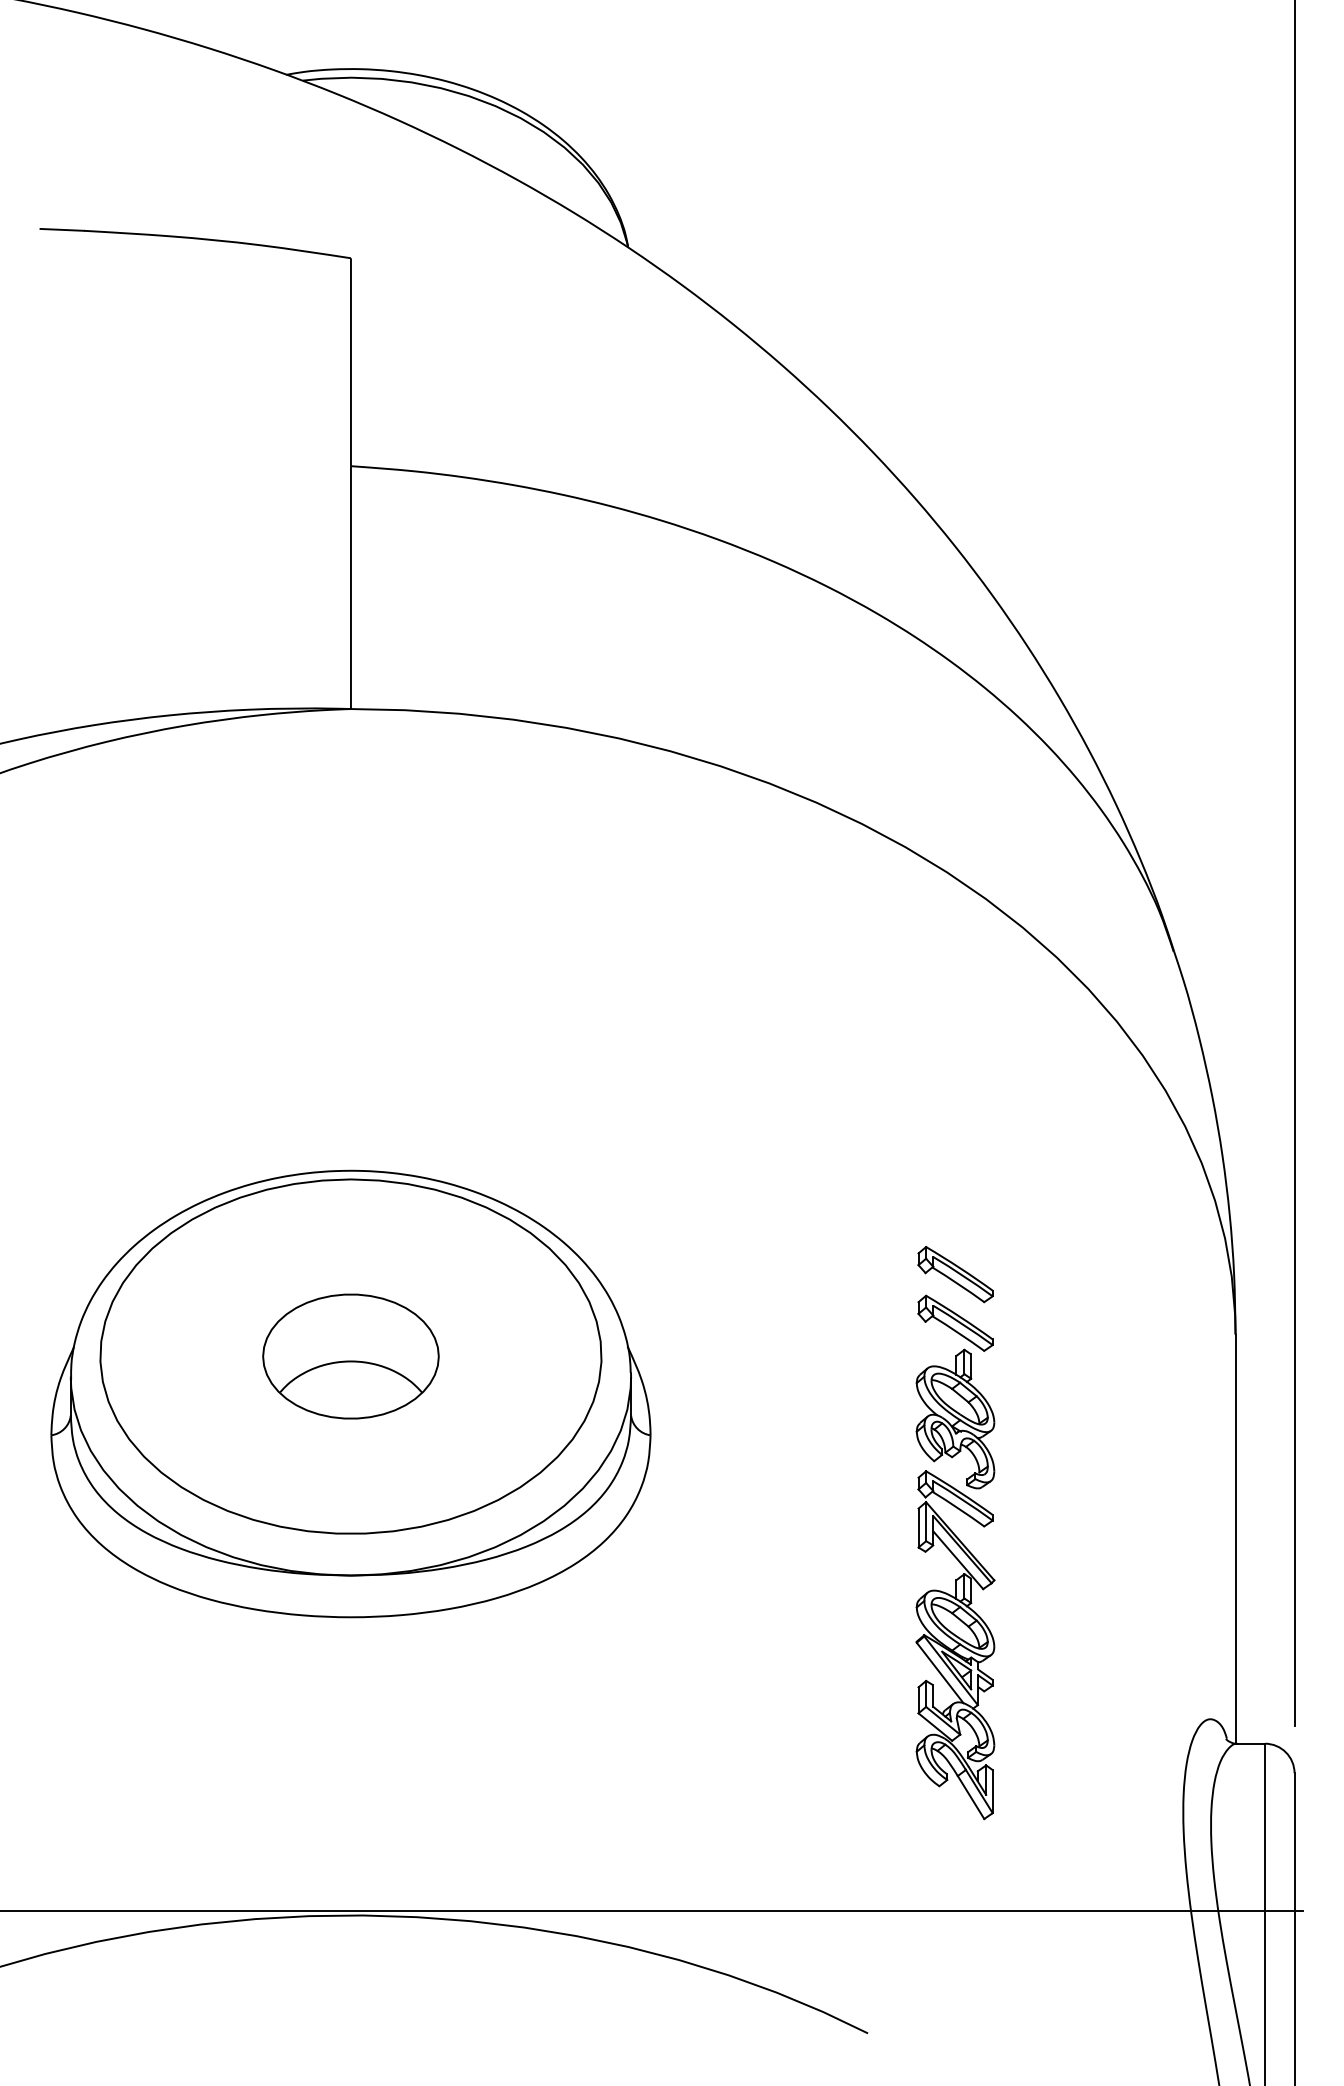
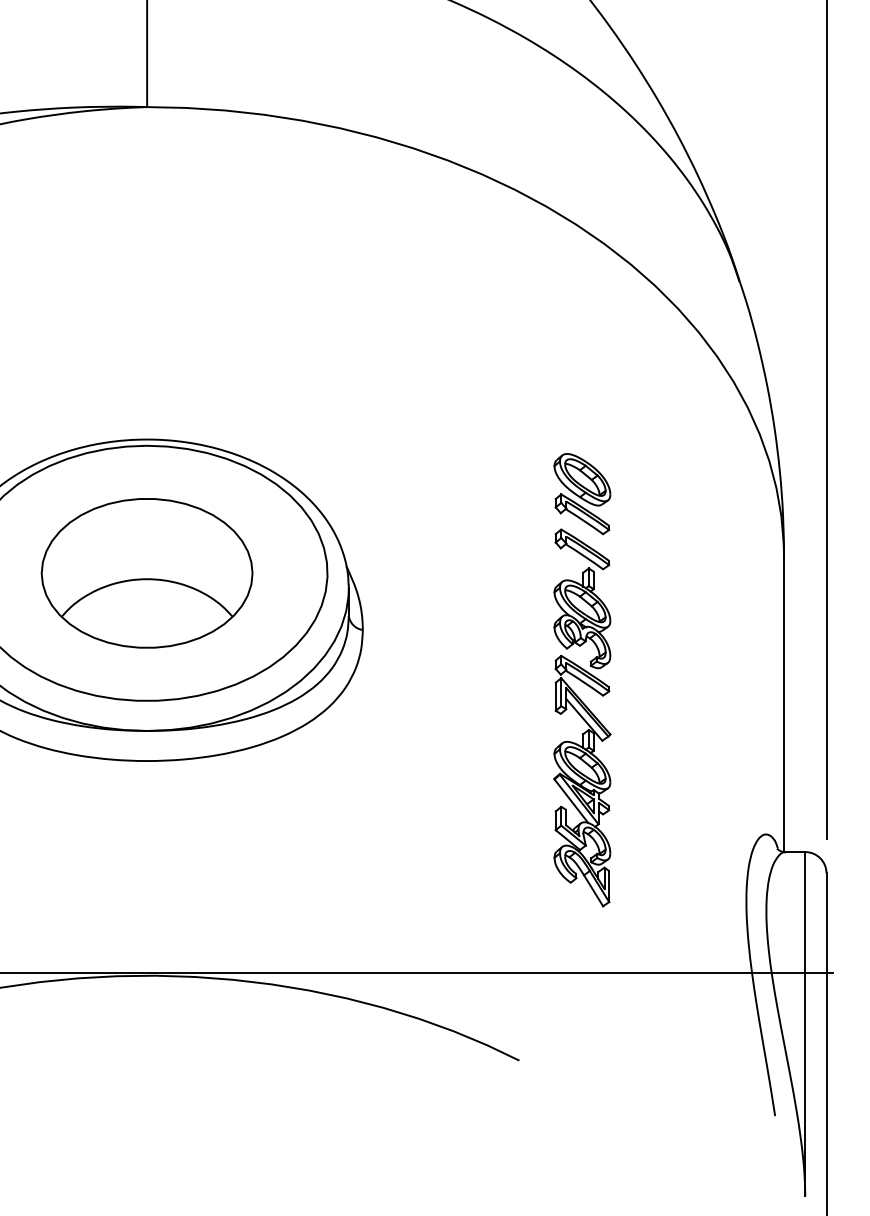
part: (955, 1226) -> (582, 479), added
part: (350, 1356) -> (146, 573), size x1.67

